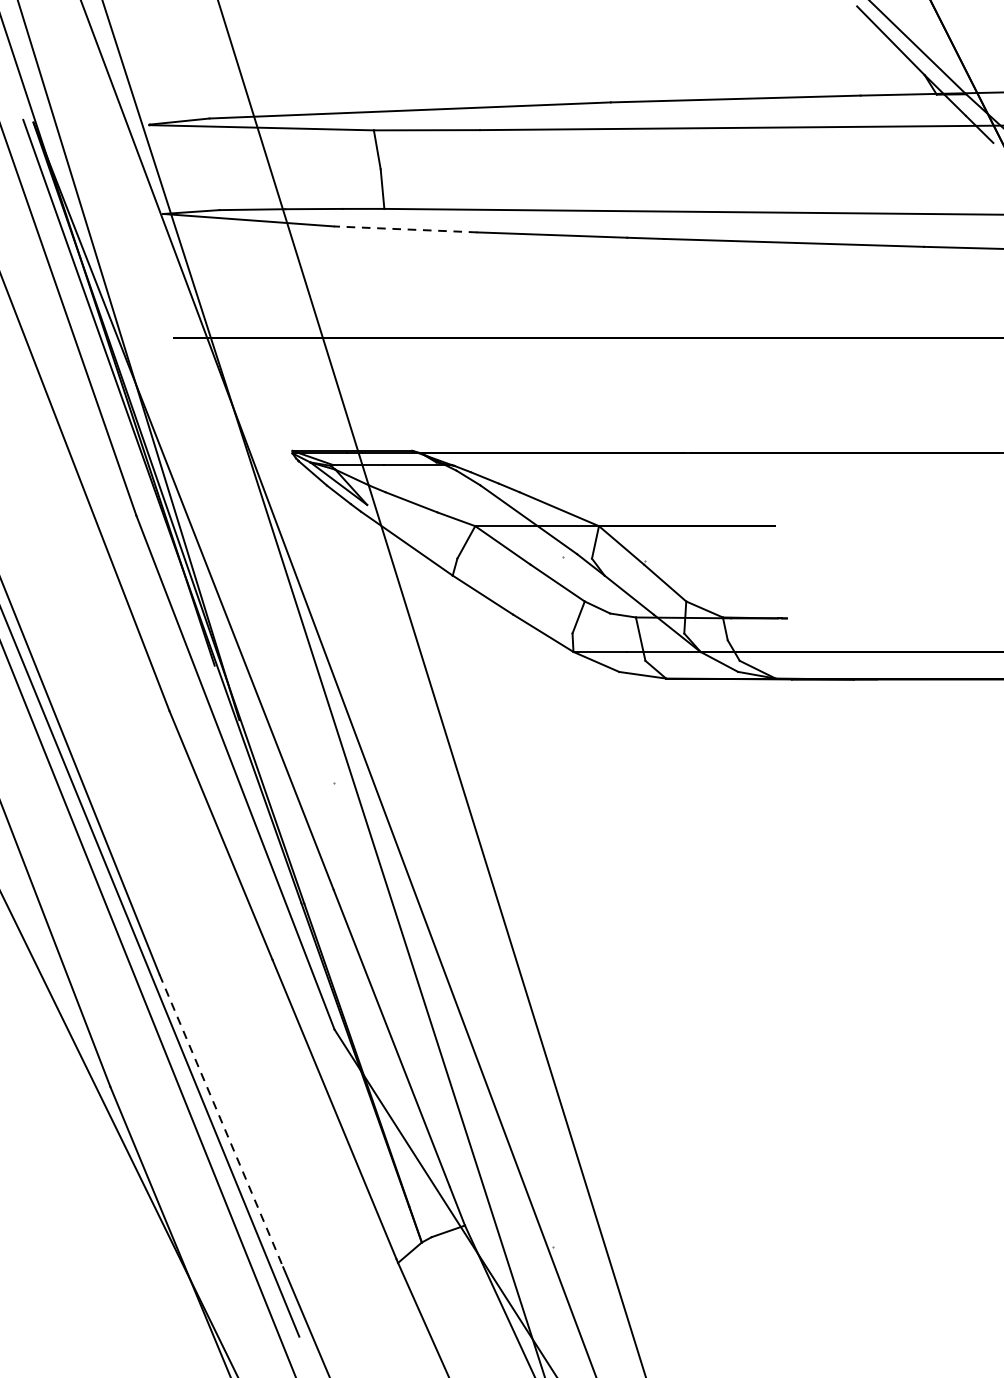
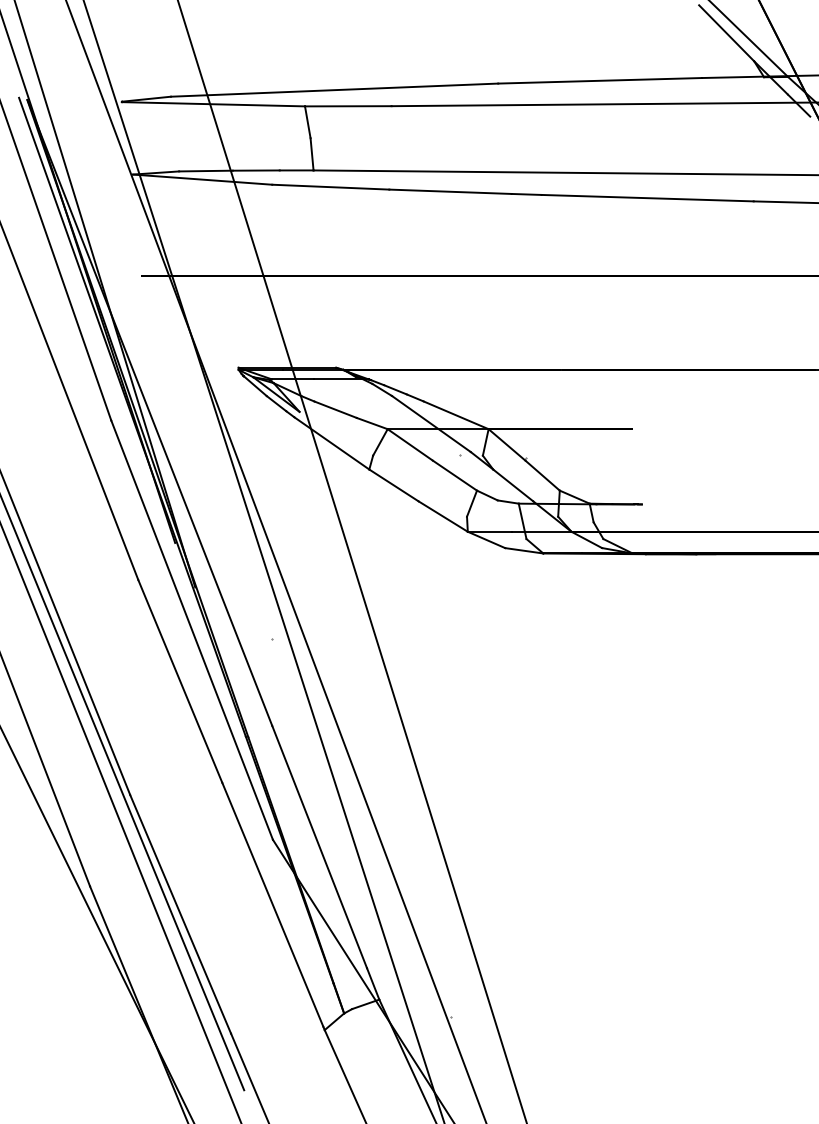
line: (405, 229) -> (330, 187), dashed -> solid
line: (221, 1121) -> (180, 914), dashed -> solid

